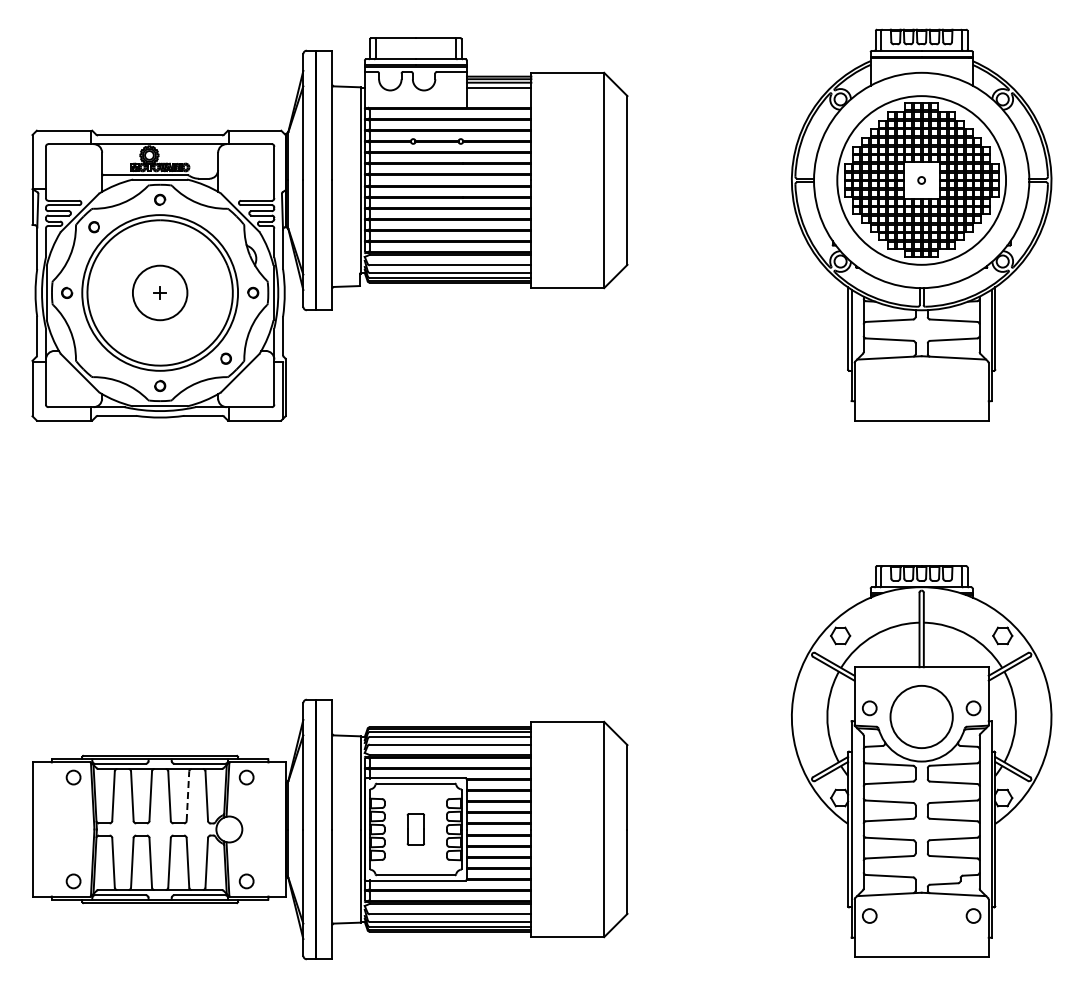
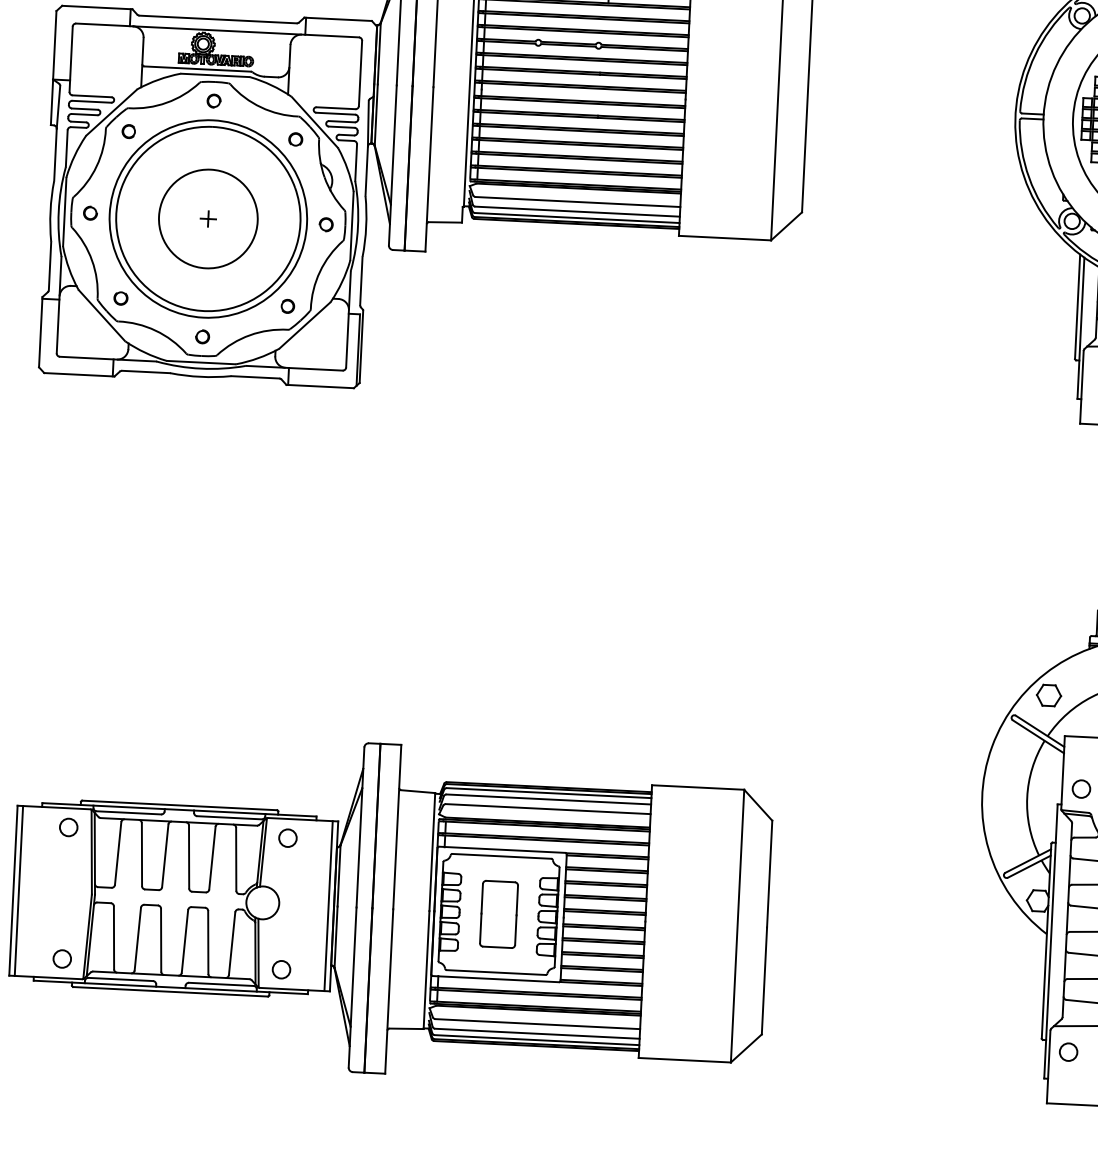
part: (225, 226) -> (295, 138), added
circle: (160, 292) -> (208, 218), size x1.43
part: (94, 358) -> (121, 297), added
line: (187, 796) -> (211, 858), dashed -> solid
line: (36, 829) -> (18, 890), added
line: (281, 829) -> (328, 906), added
part: (415, 829) -> (498, 914), size x1.67

